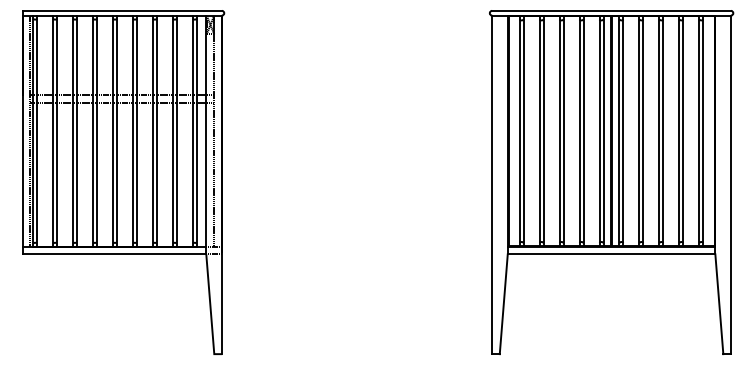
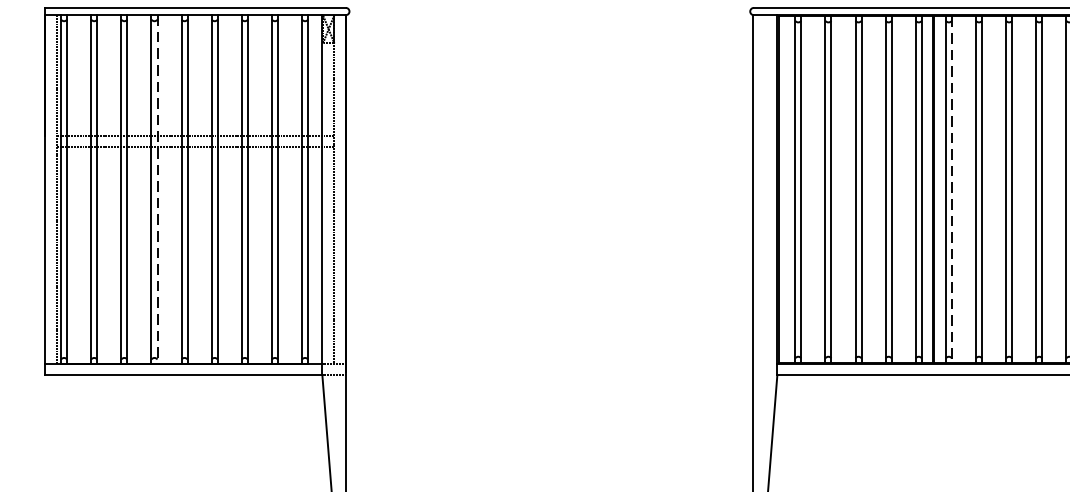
line: (97, 131) -> (158, 190), solid -> dashed
line: (623, 131) -> (951, 190), solid -> dashed

